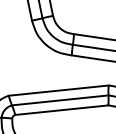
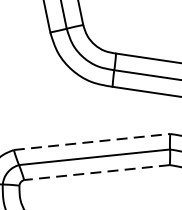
line: (59, 90) -> (93, 141), solid -> dashed
line: (61, 110) -> (96, 173), solid -> dashed

